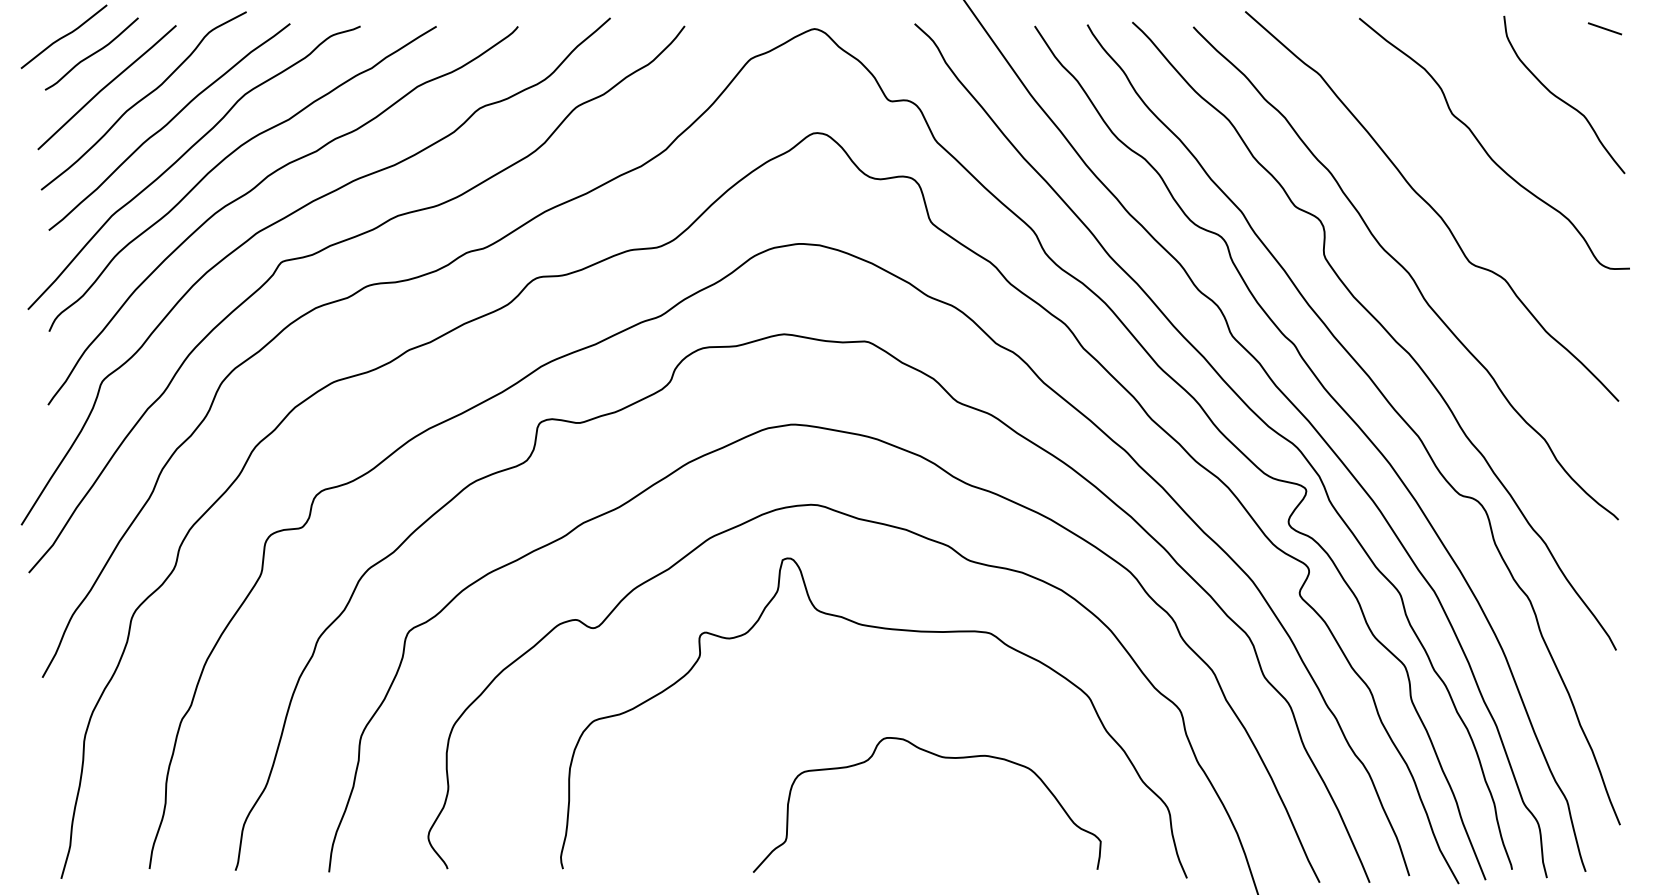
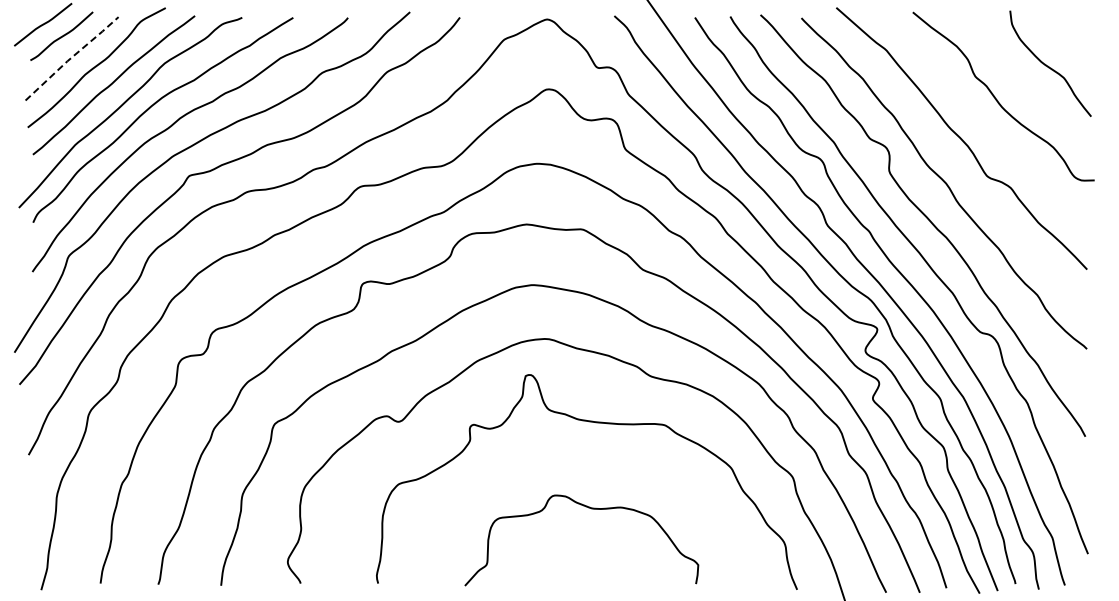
line: (1604, 27) -> (1077, 18), removed
line: (106, 87) -> (71, 58), solid -> dashed
curve: (941, 758) -> (591, 509), moved

